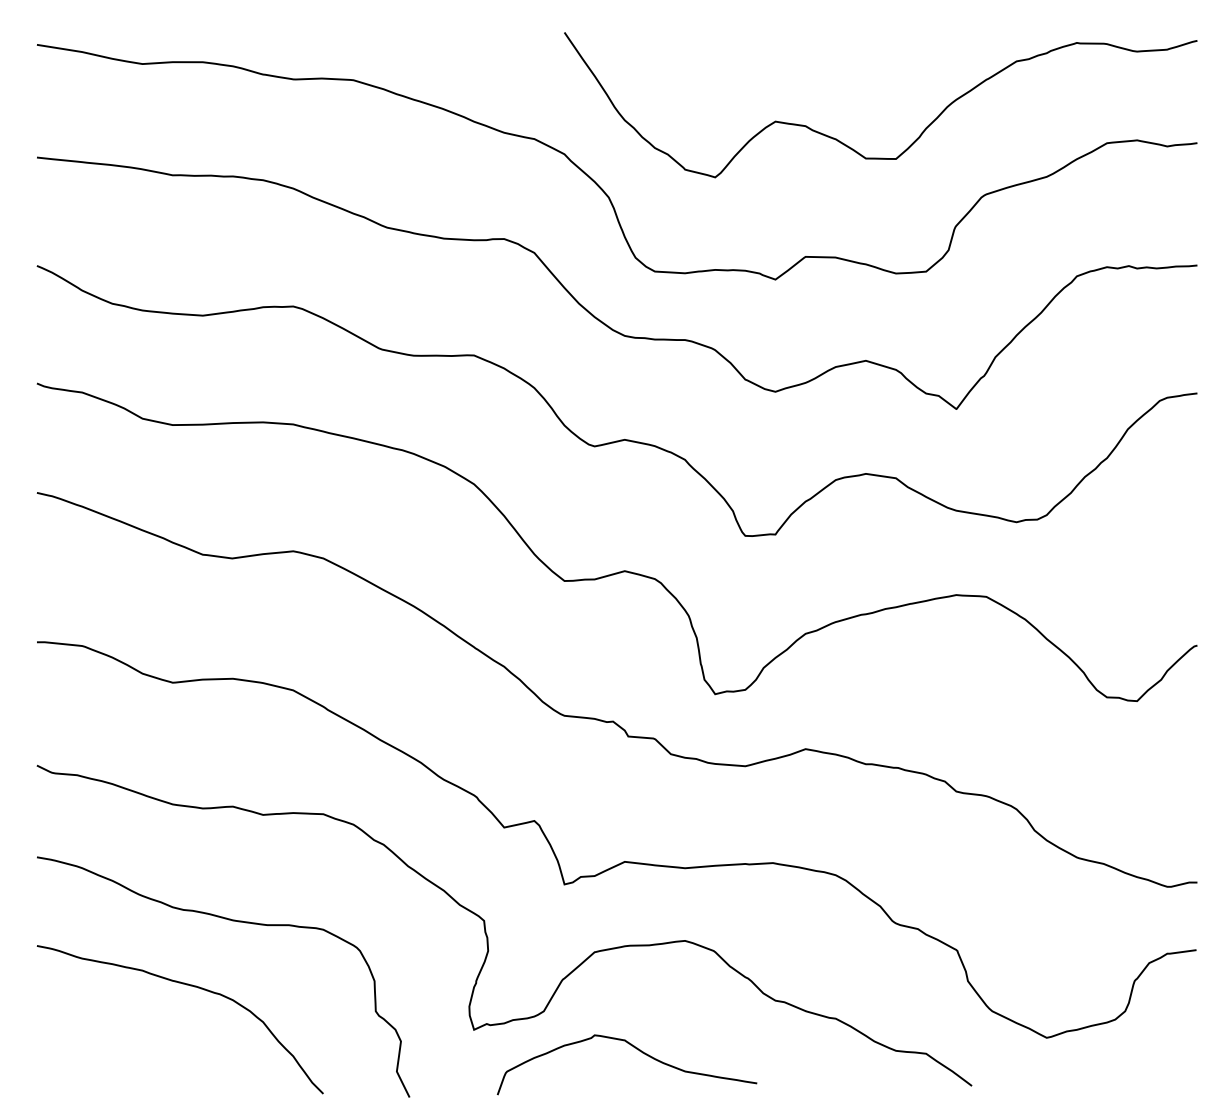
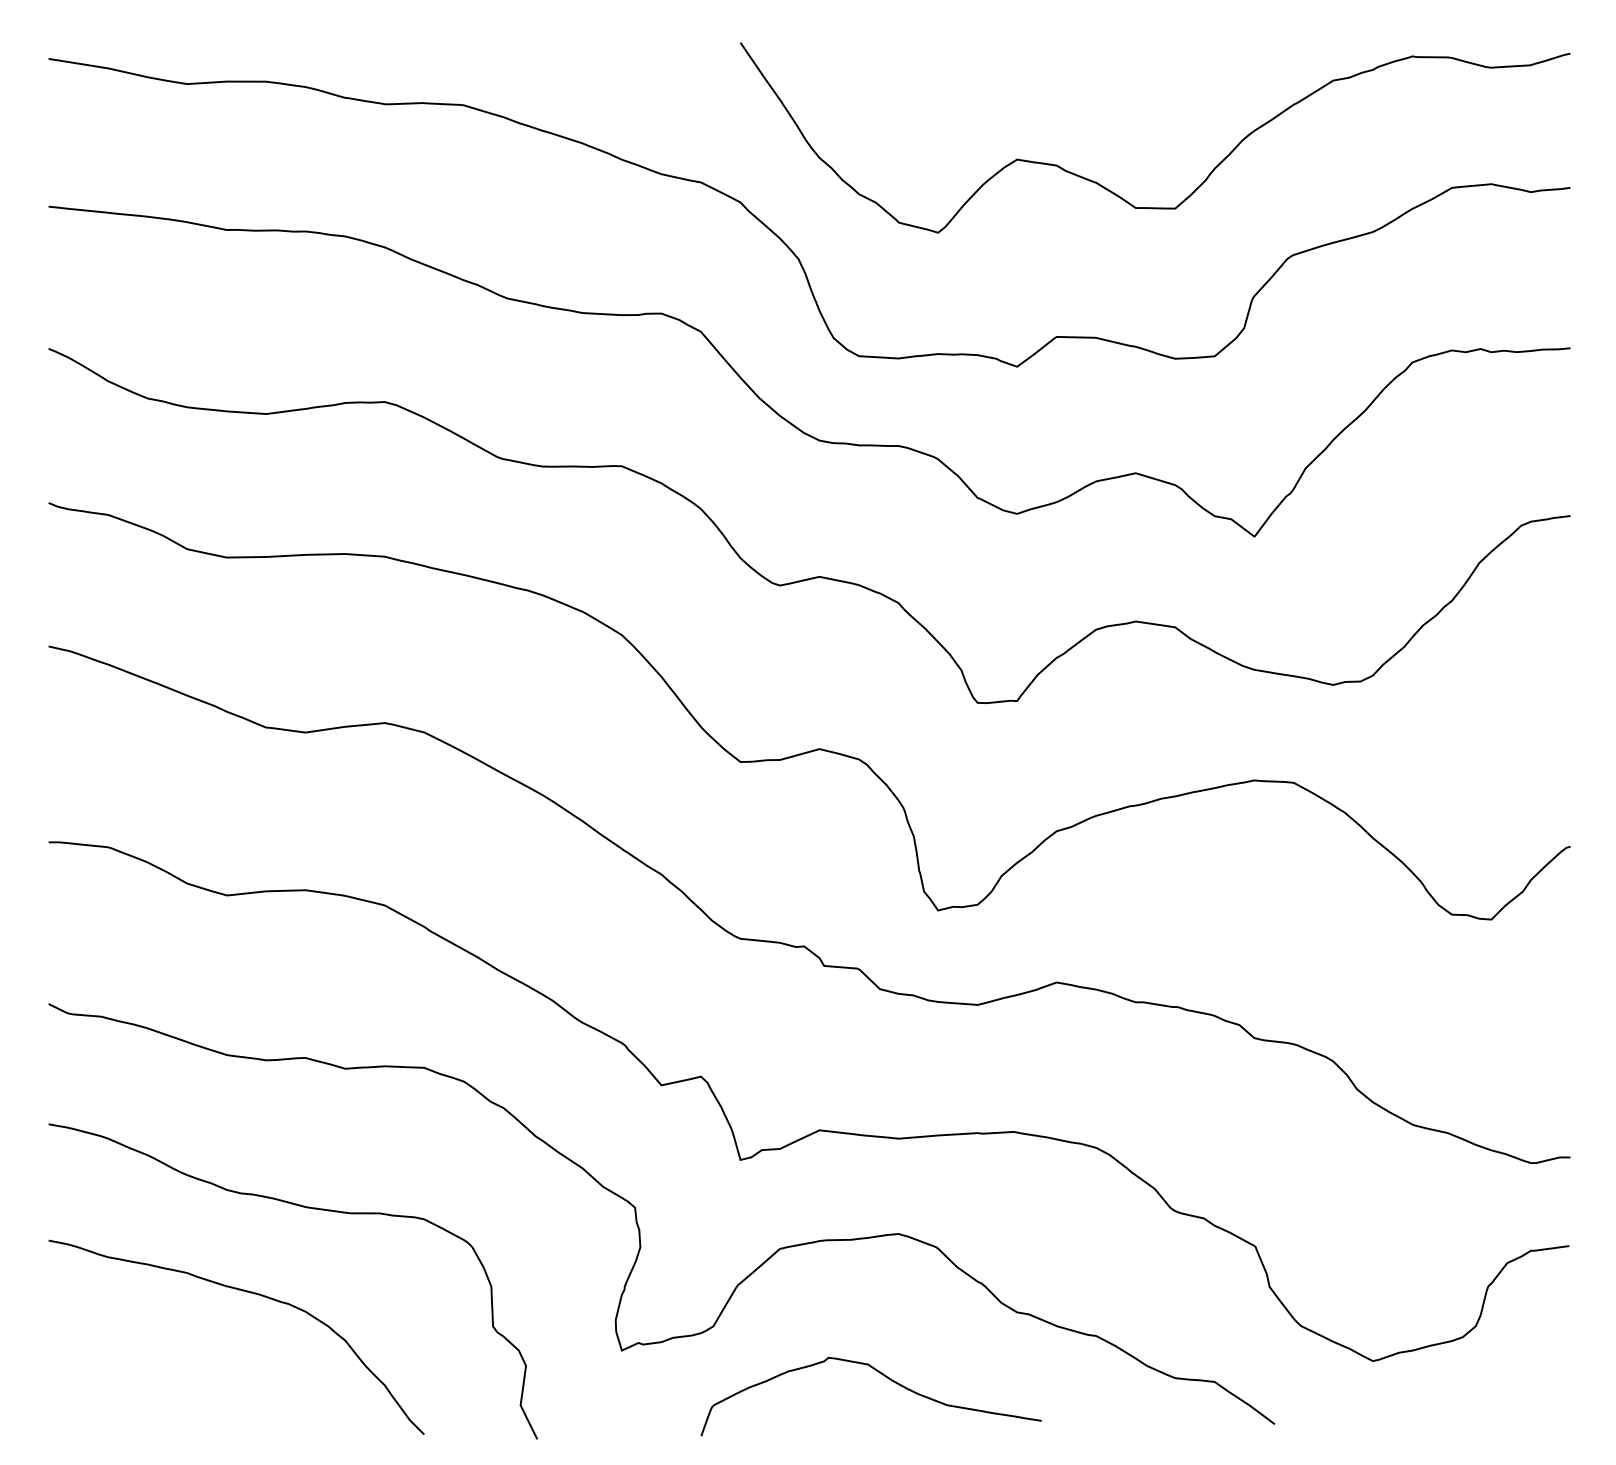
curve: (636, 1049) -> (883, 1376), moved

